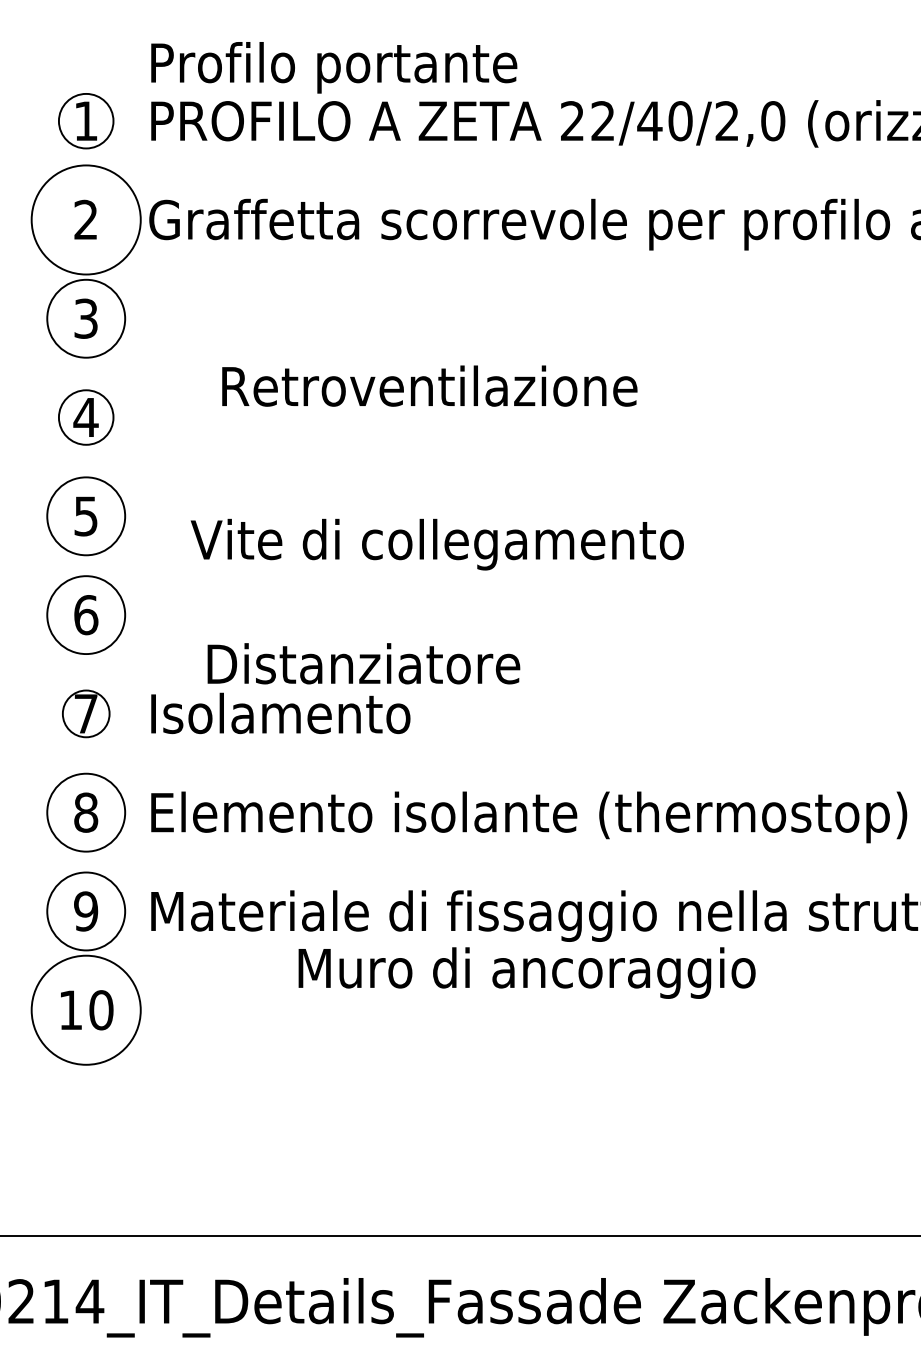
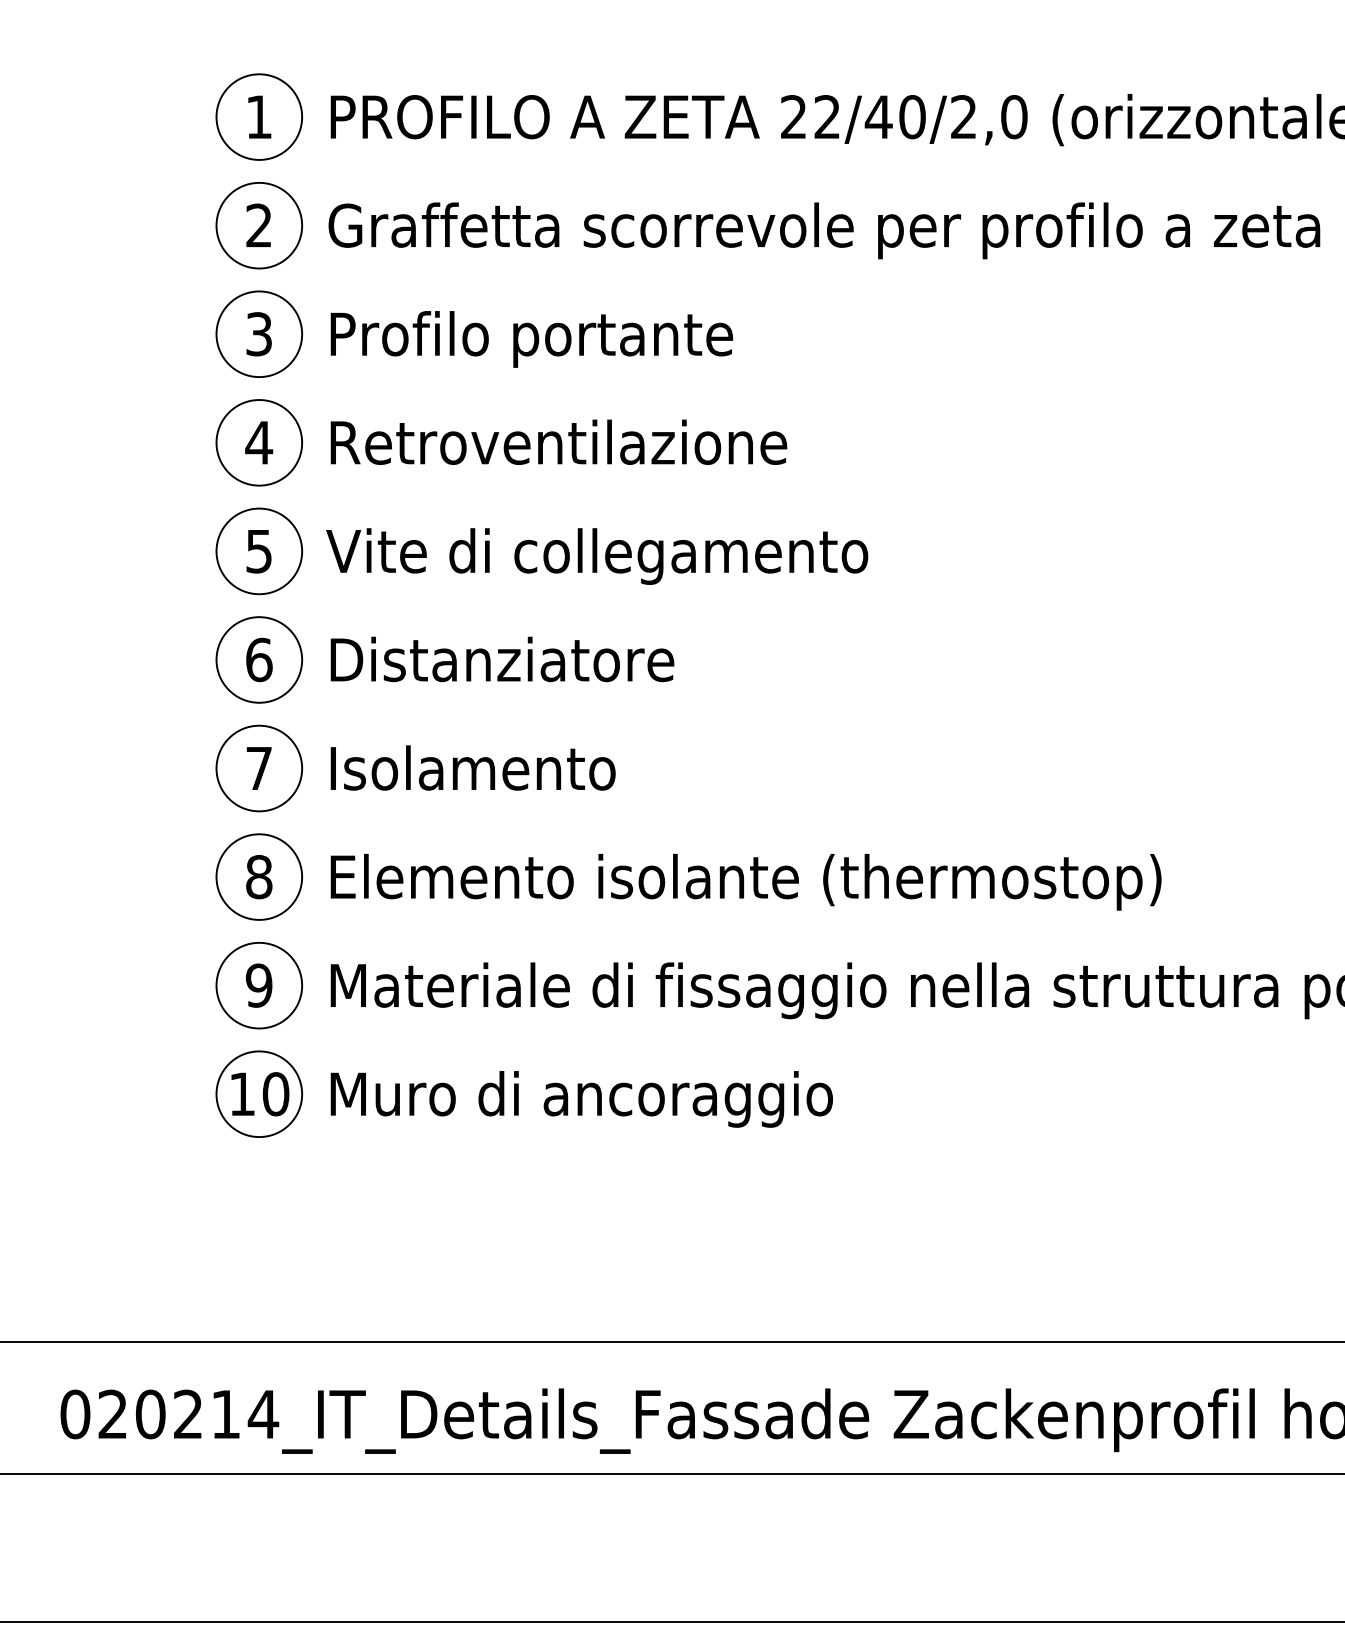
text: (333, 67) -> (531, 339), moved
circle: (86, 120) -> (259, 116), size x1.43
circle: (86, 219) -> (259, 225), size x0.71
text: (429, 385) -> (558, 441), moved
circle: (86, 417) -> (259, 442), size x1.43
text: (437, 544) -> (597, 556), moved
text: (363, 663) -> (502, 659), moved
circle: (86, 713) -> (259, 768), size x1.67
text: (526, 973) -> (581, 1099), moved
circle: (86, 1010) -> (259, 1094), size x0.71

